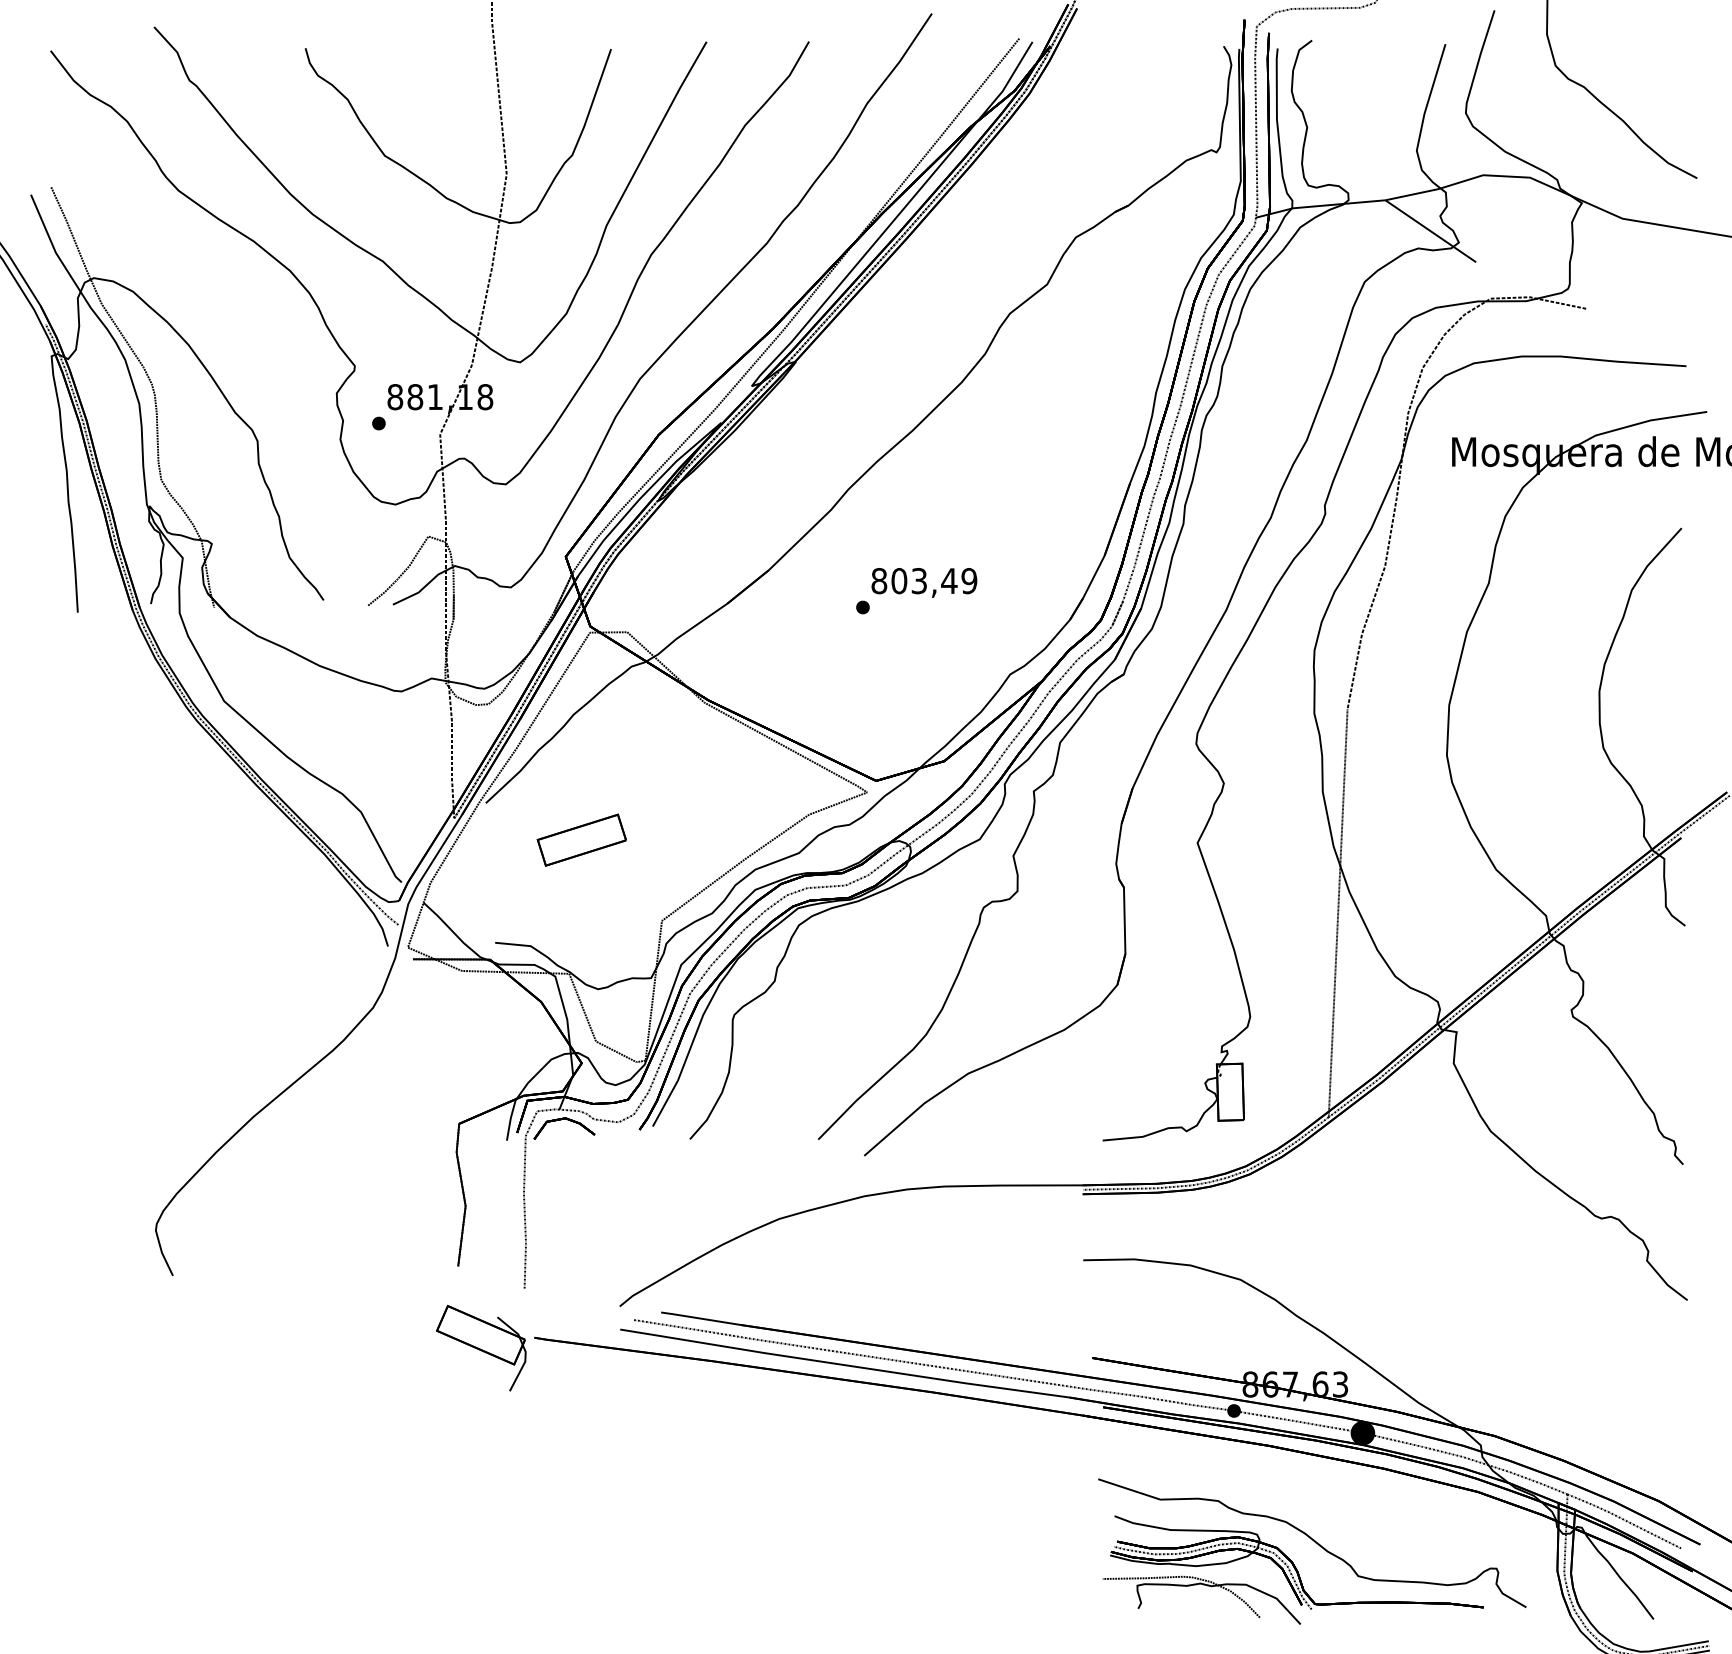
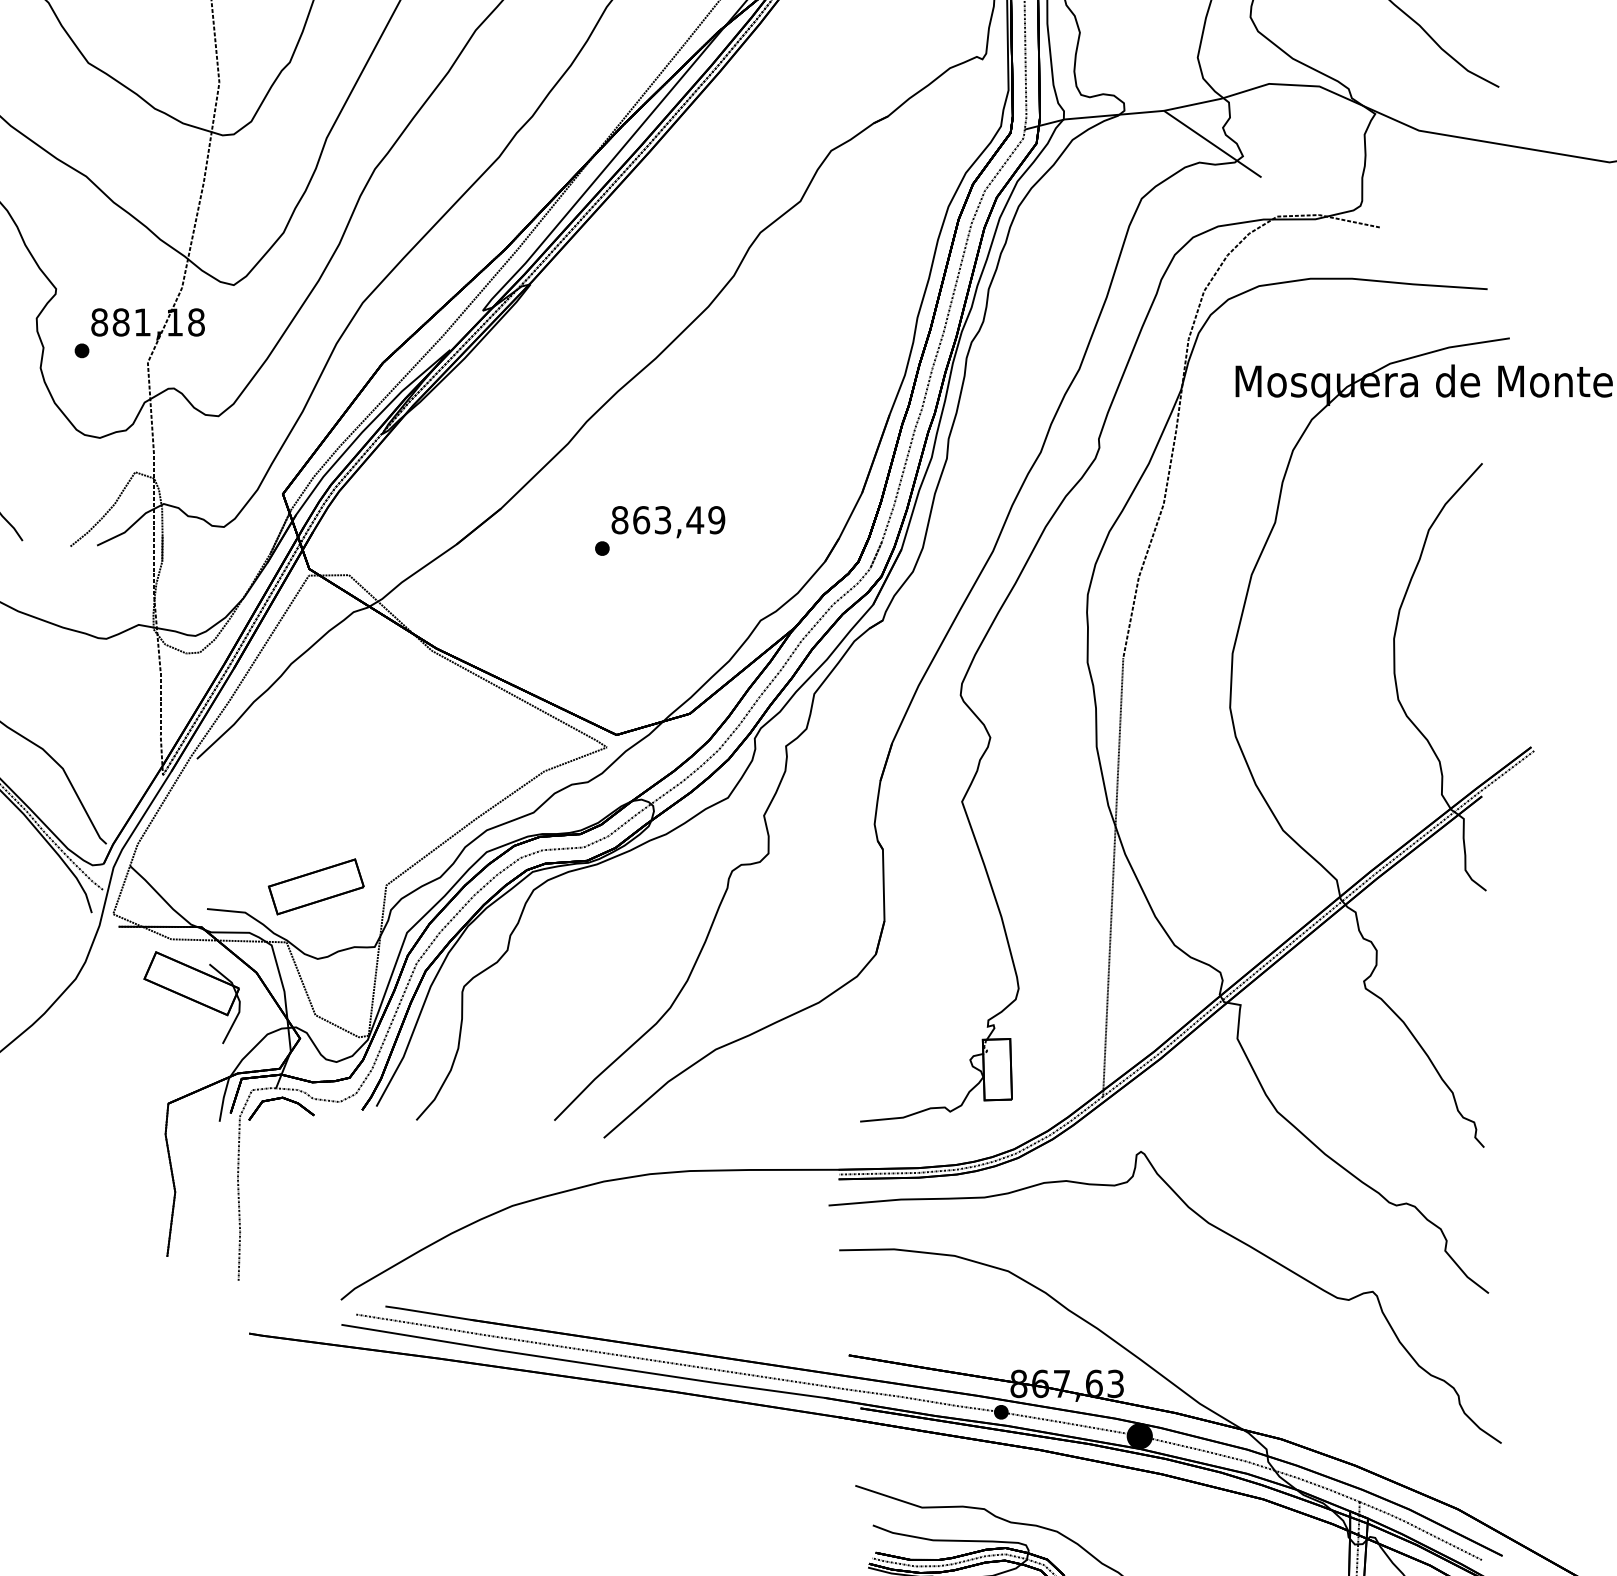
text: (899, 581) -> (641, 520), 803,49 -> 863,49
part: (581, 839) -> (315, 886), moved
curve: (1425, 1235) -> (1207, 1223), added
part: (481, 1347) -> (192, 996), moved

